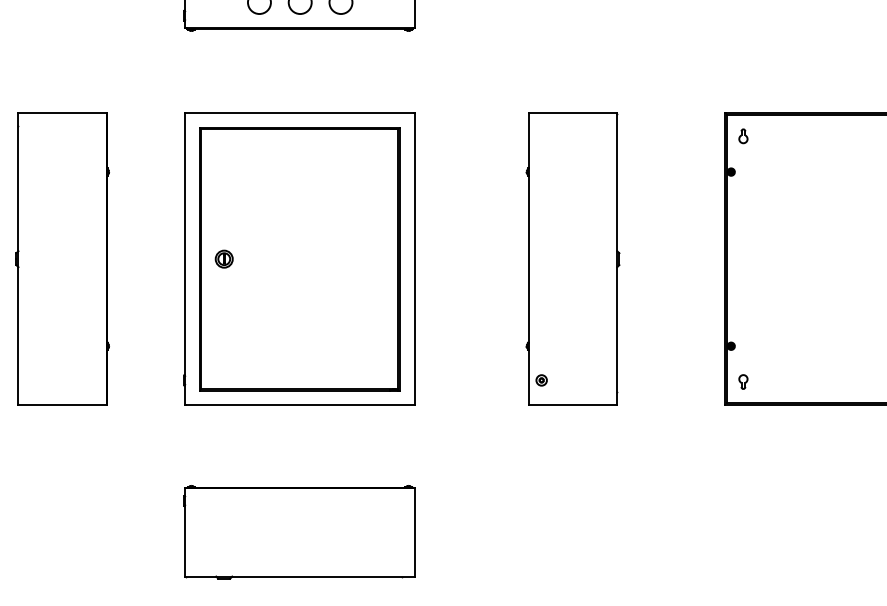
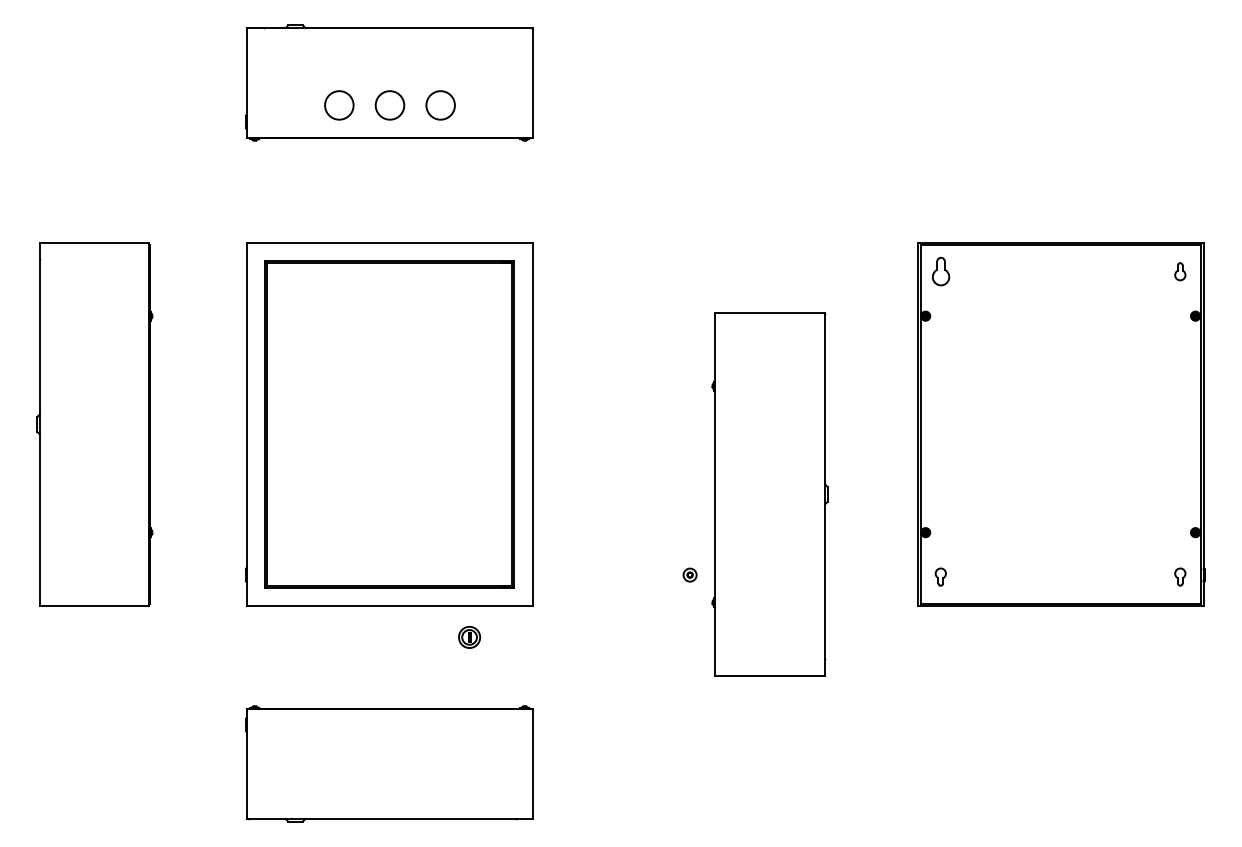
part: (743, 136) -> (940, 271), size x1.6
part: (224, 258) -> (469, 636), moved
part: (572, 259) -> (769, 494), moved

